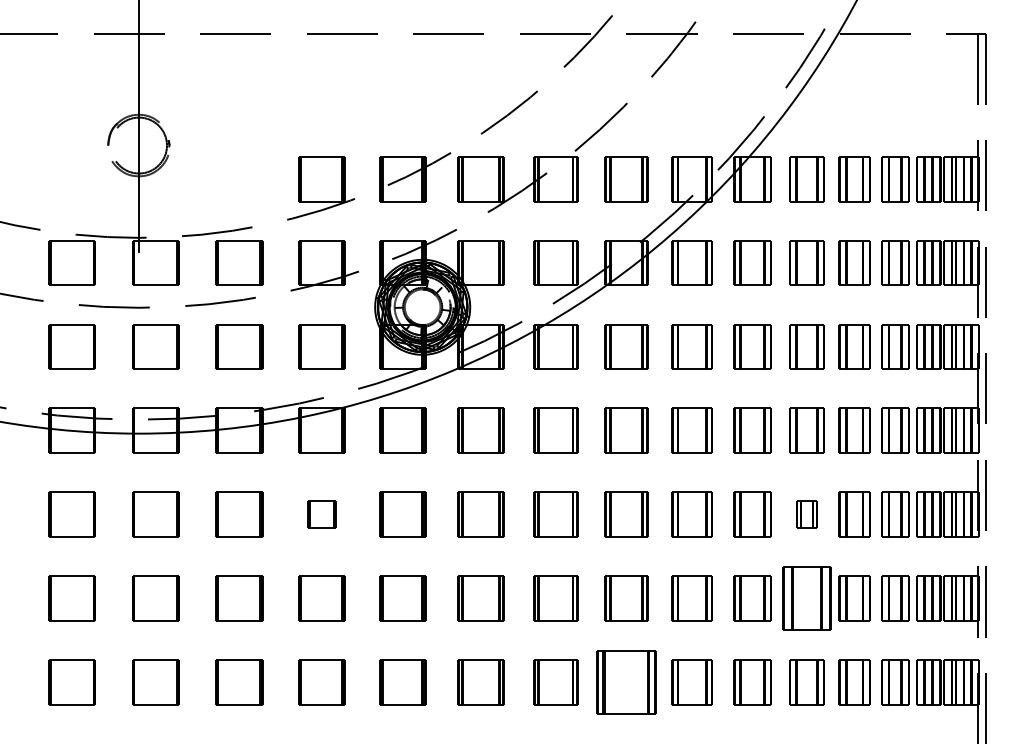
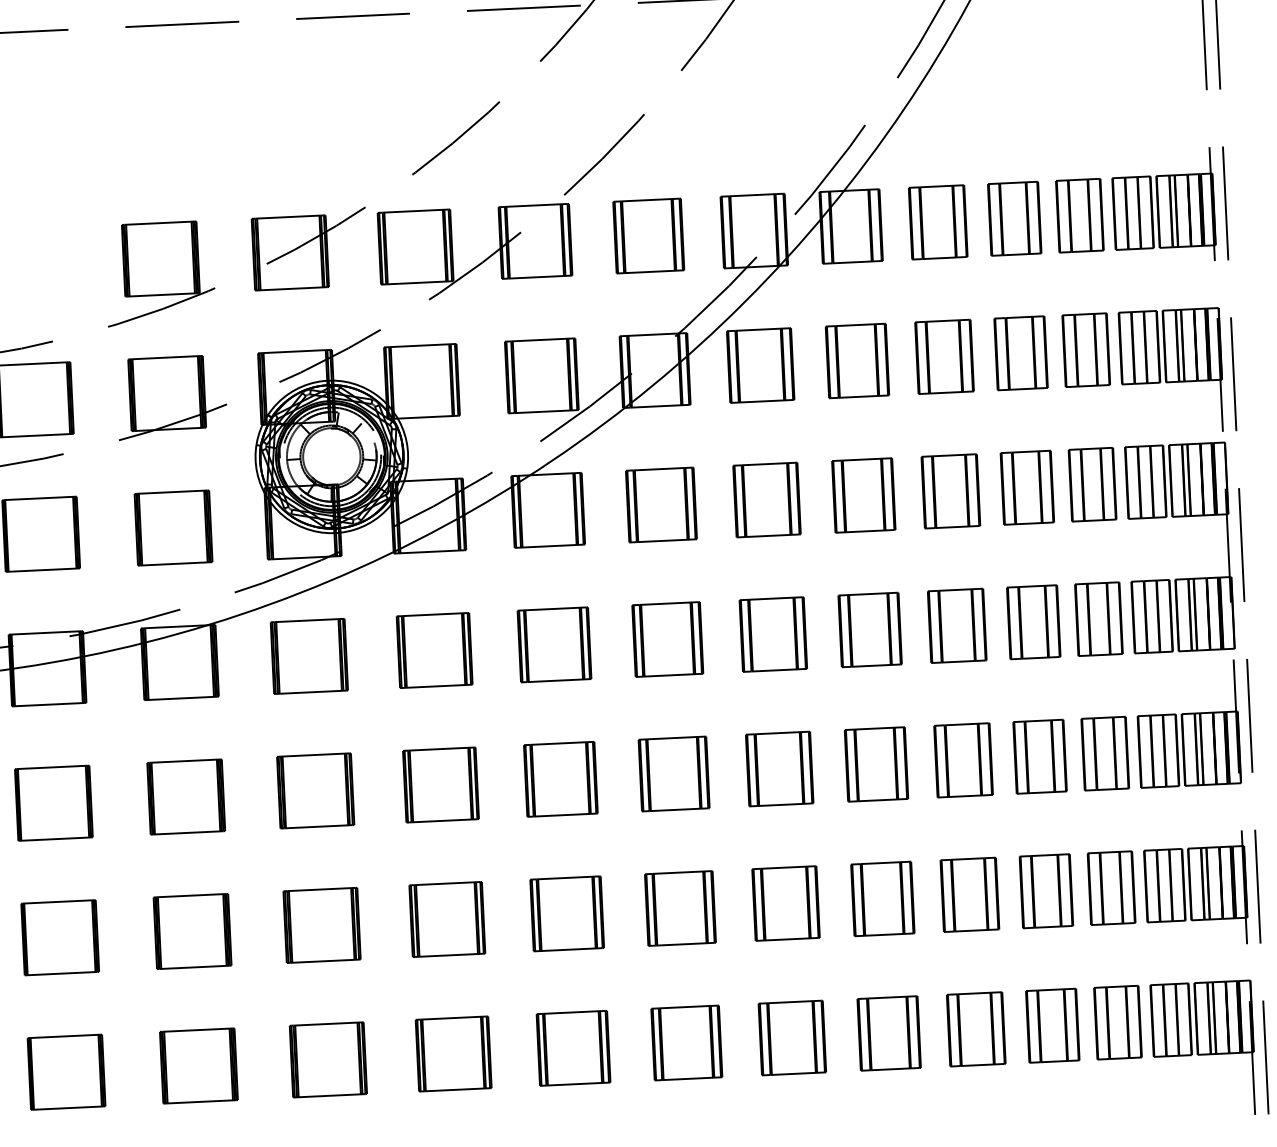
part: (321, 514) -> (185, 796), size x1.67
part: (806, 514) -> (962, 760), size x1.67
part: (806, 598) -> (969, 894), size x0.71
part: (626, 682) -> (686, 1042), size x0.71

